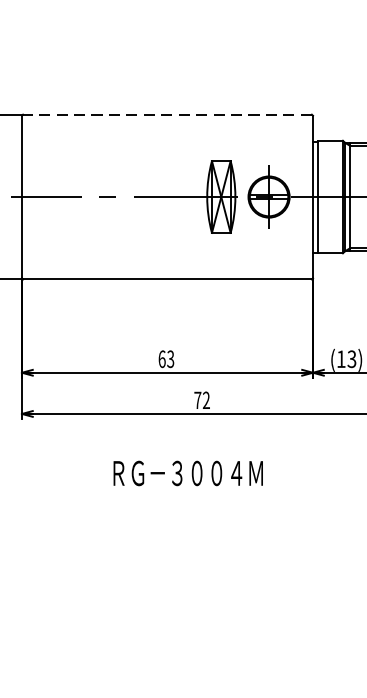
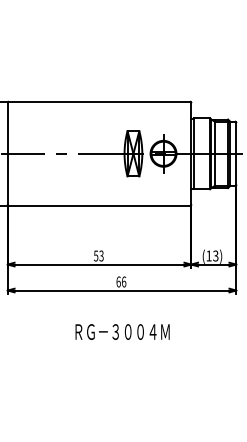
line: (167, 114) -> (99, 101), dashed -> solid
text: (162, 358) -> (96, 255), 63 -> 53
text: (202, 399) -> (121, 281), 72 -> 66
text: (188, 472) -> (122, 331), moved

